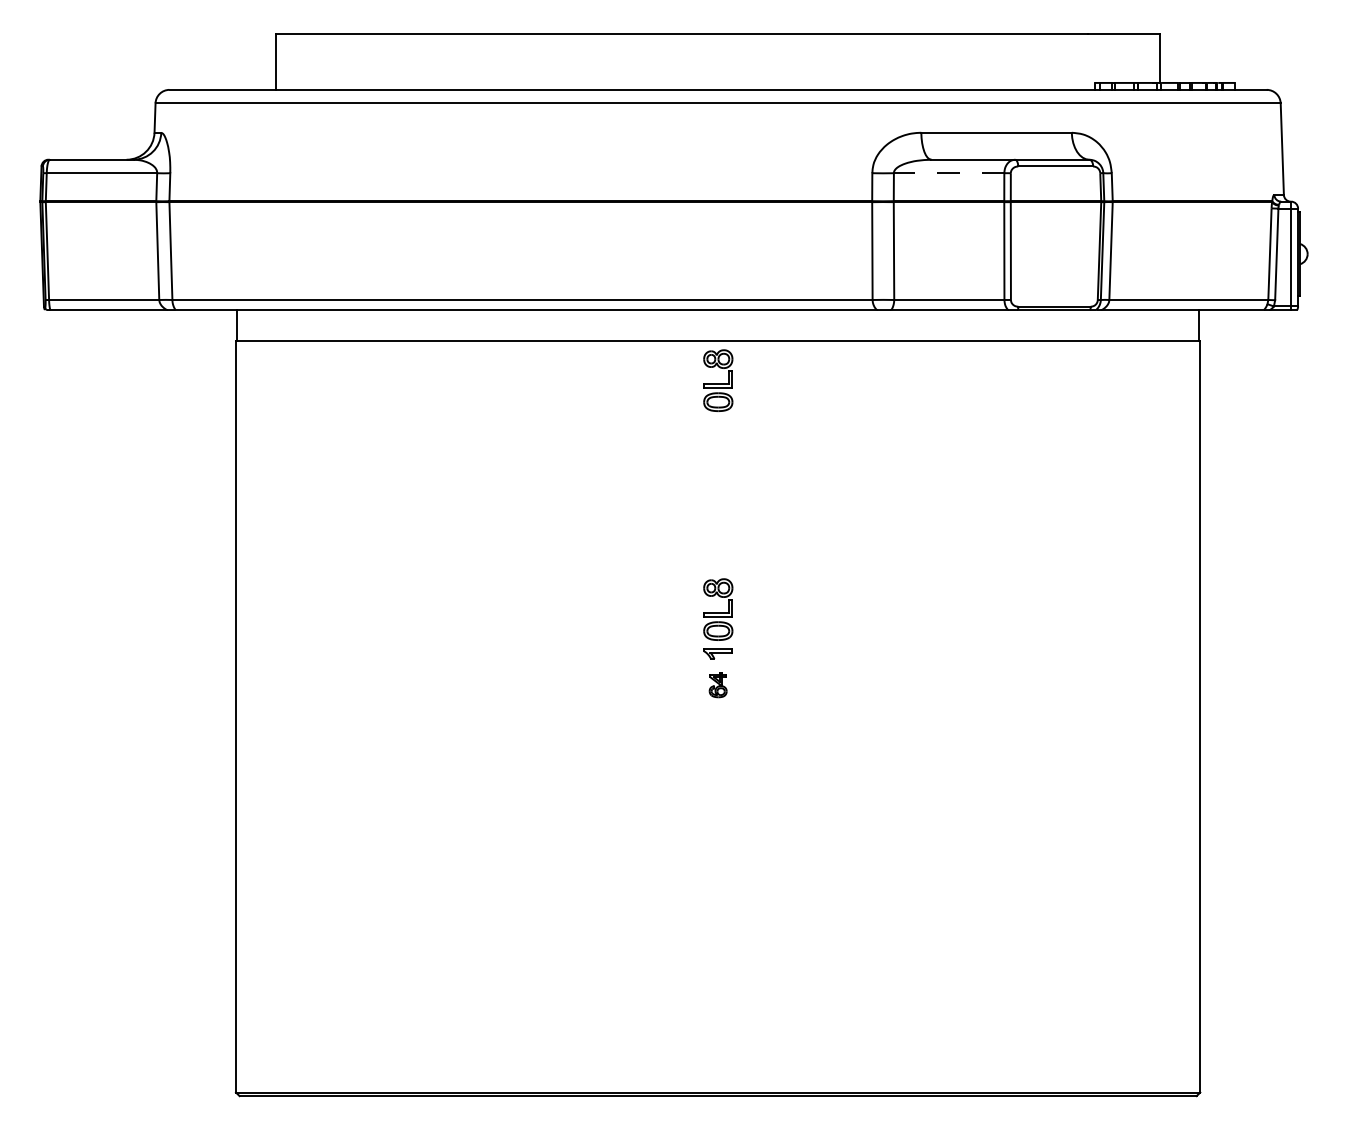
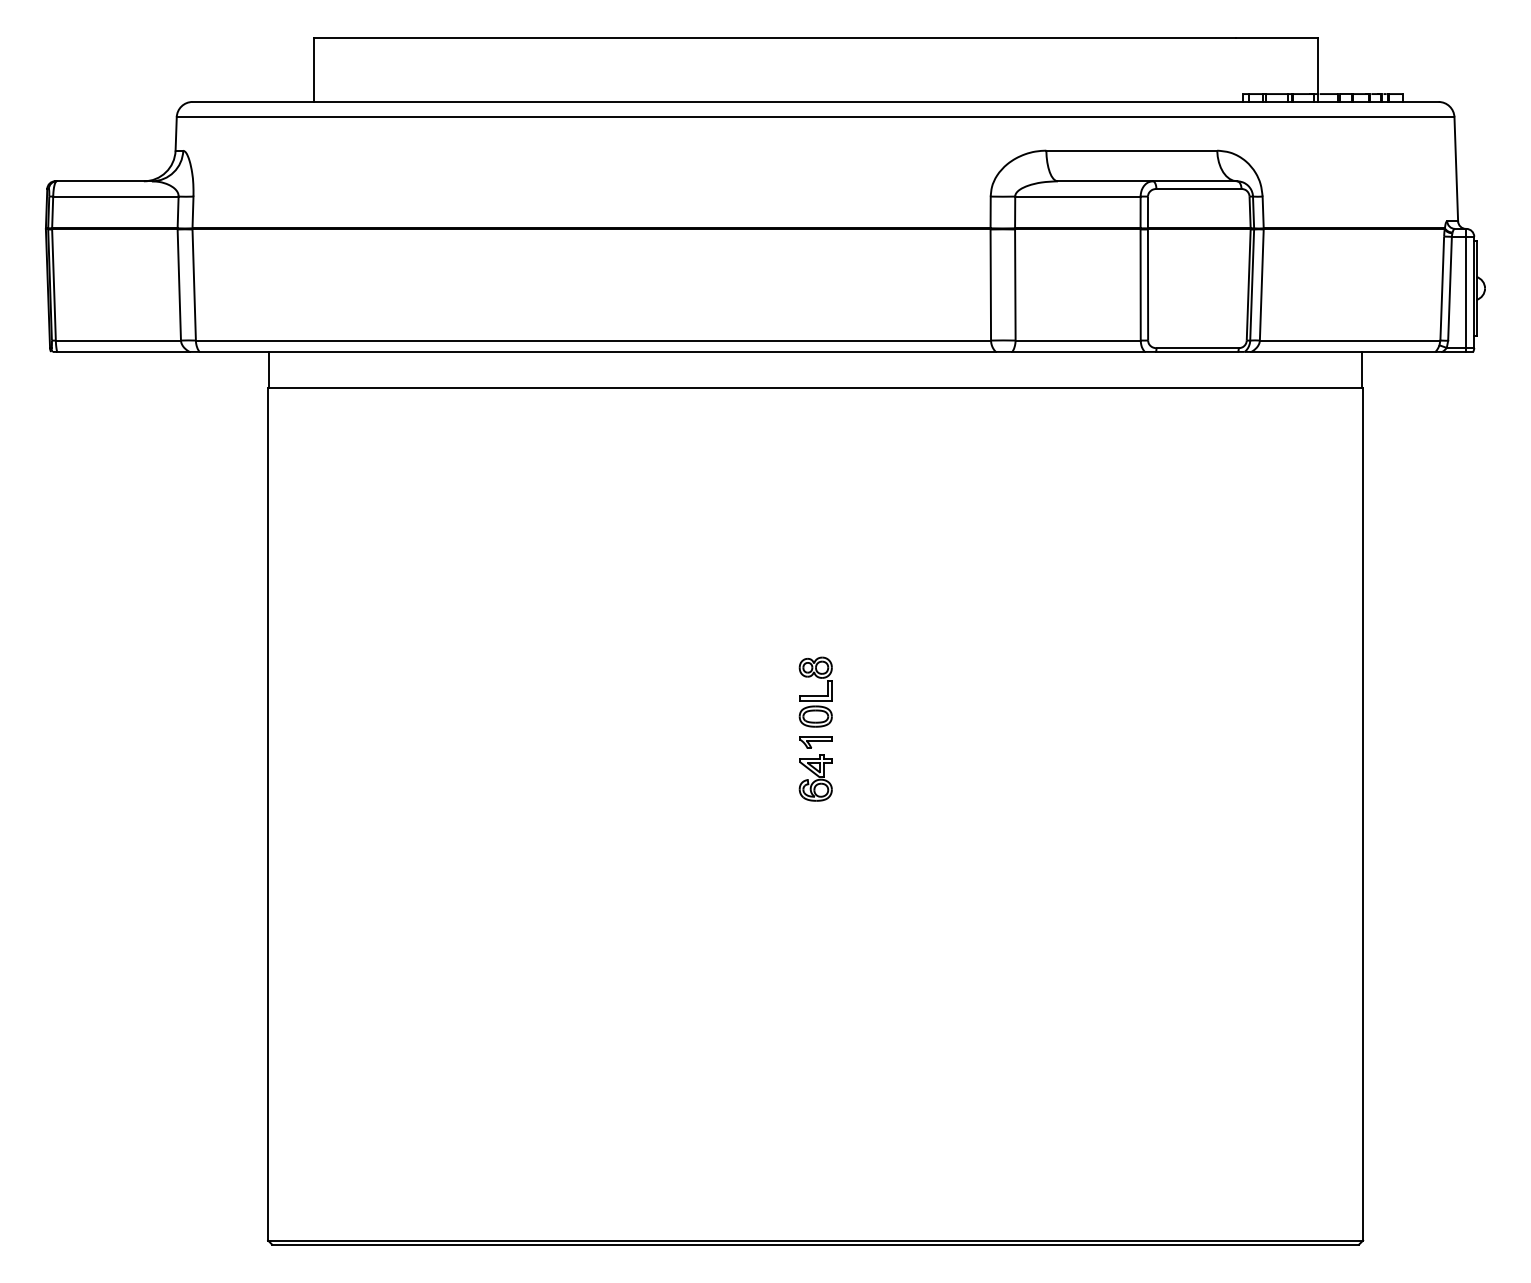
line: (948, 173) -> (1077, 196), dashed -> solid
part: (718, 380) -> (815, 431), removed
part: (718, 684) -> (815, 777), size x1.67

